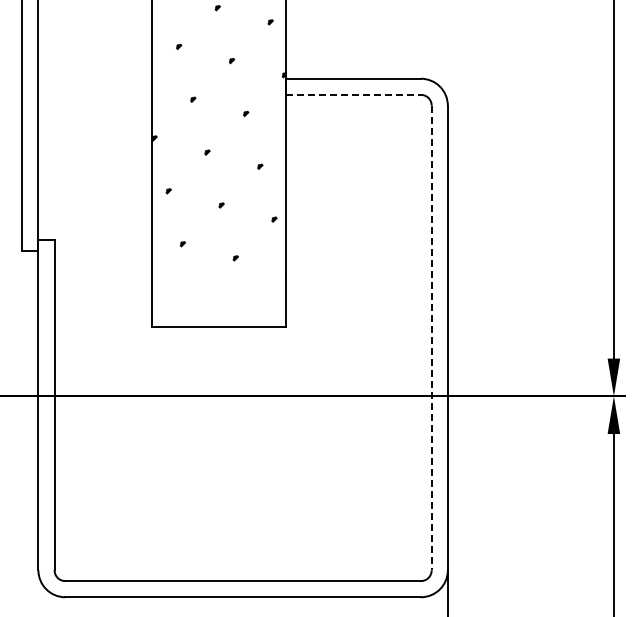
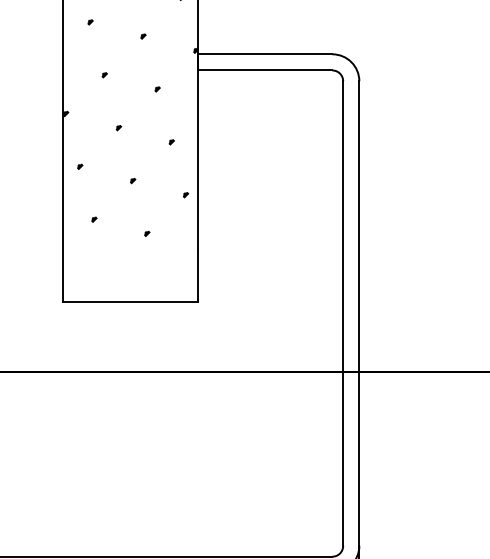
line: (354, 94) -> (265, 70), dashed -> solid
line: (431, 338) -> (342, 314), dashed -> solid

